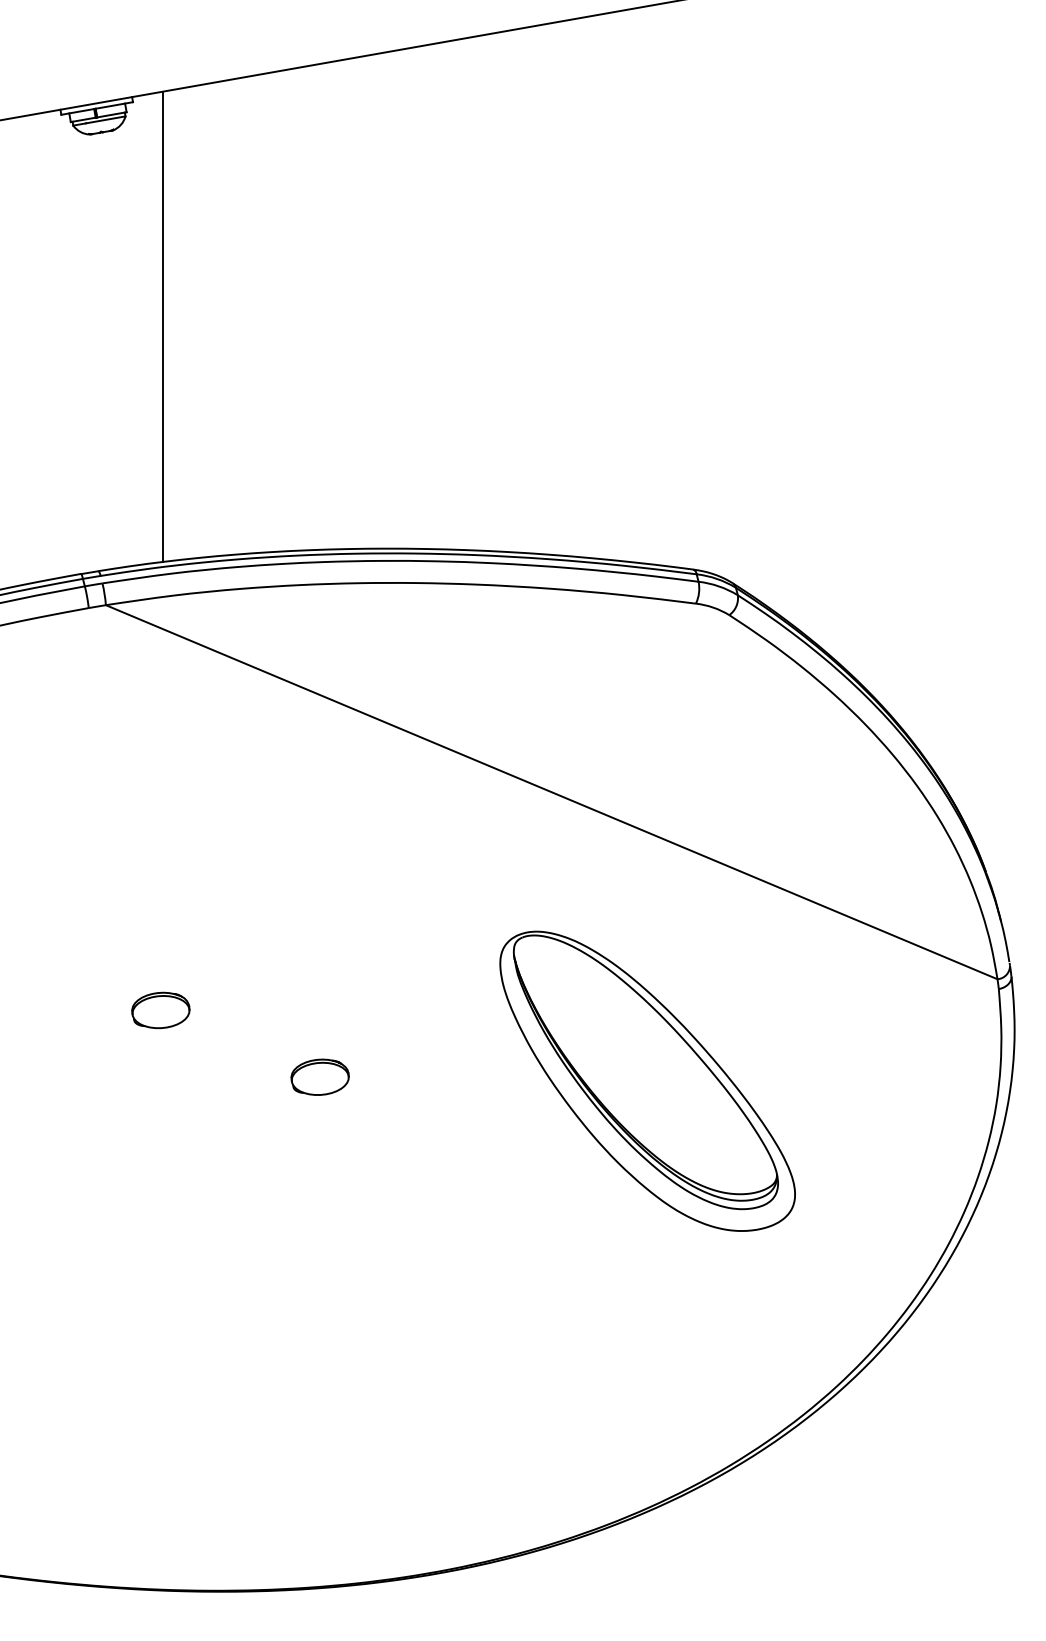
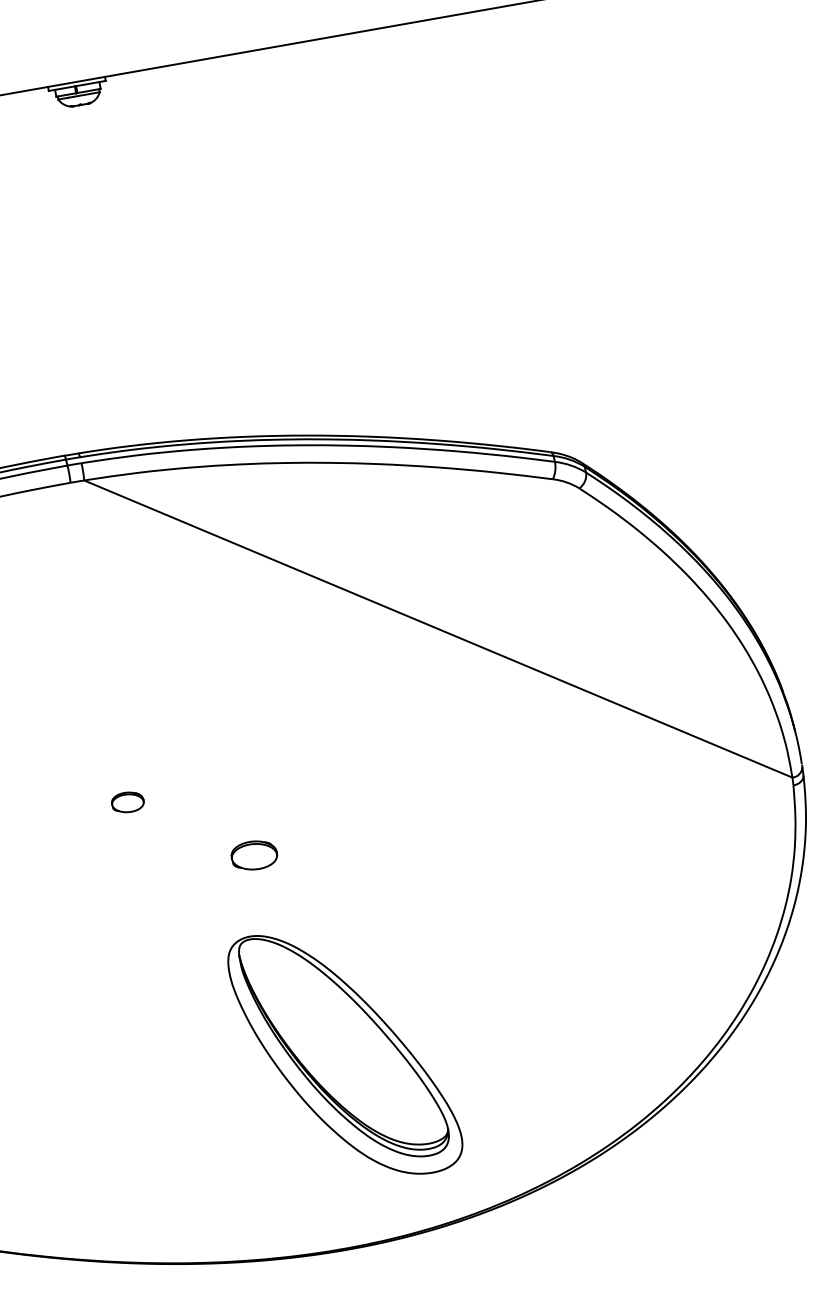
line: (162, 326) -> (129, 259), removed
part: (160, 1010) -> (127, 802), size x0.7
part: (647, 1080) -> (345, 1054), moved

